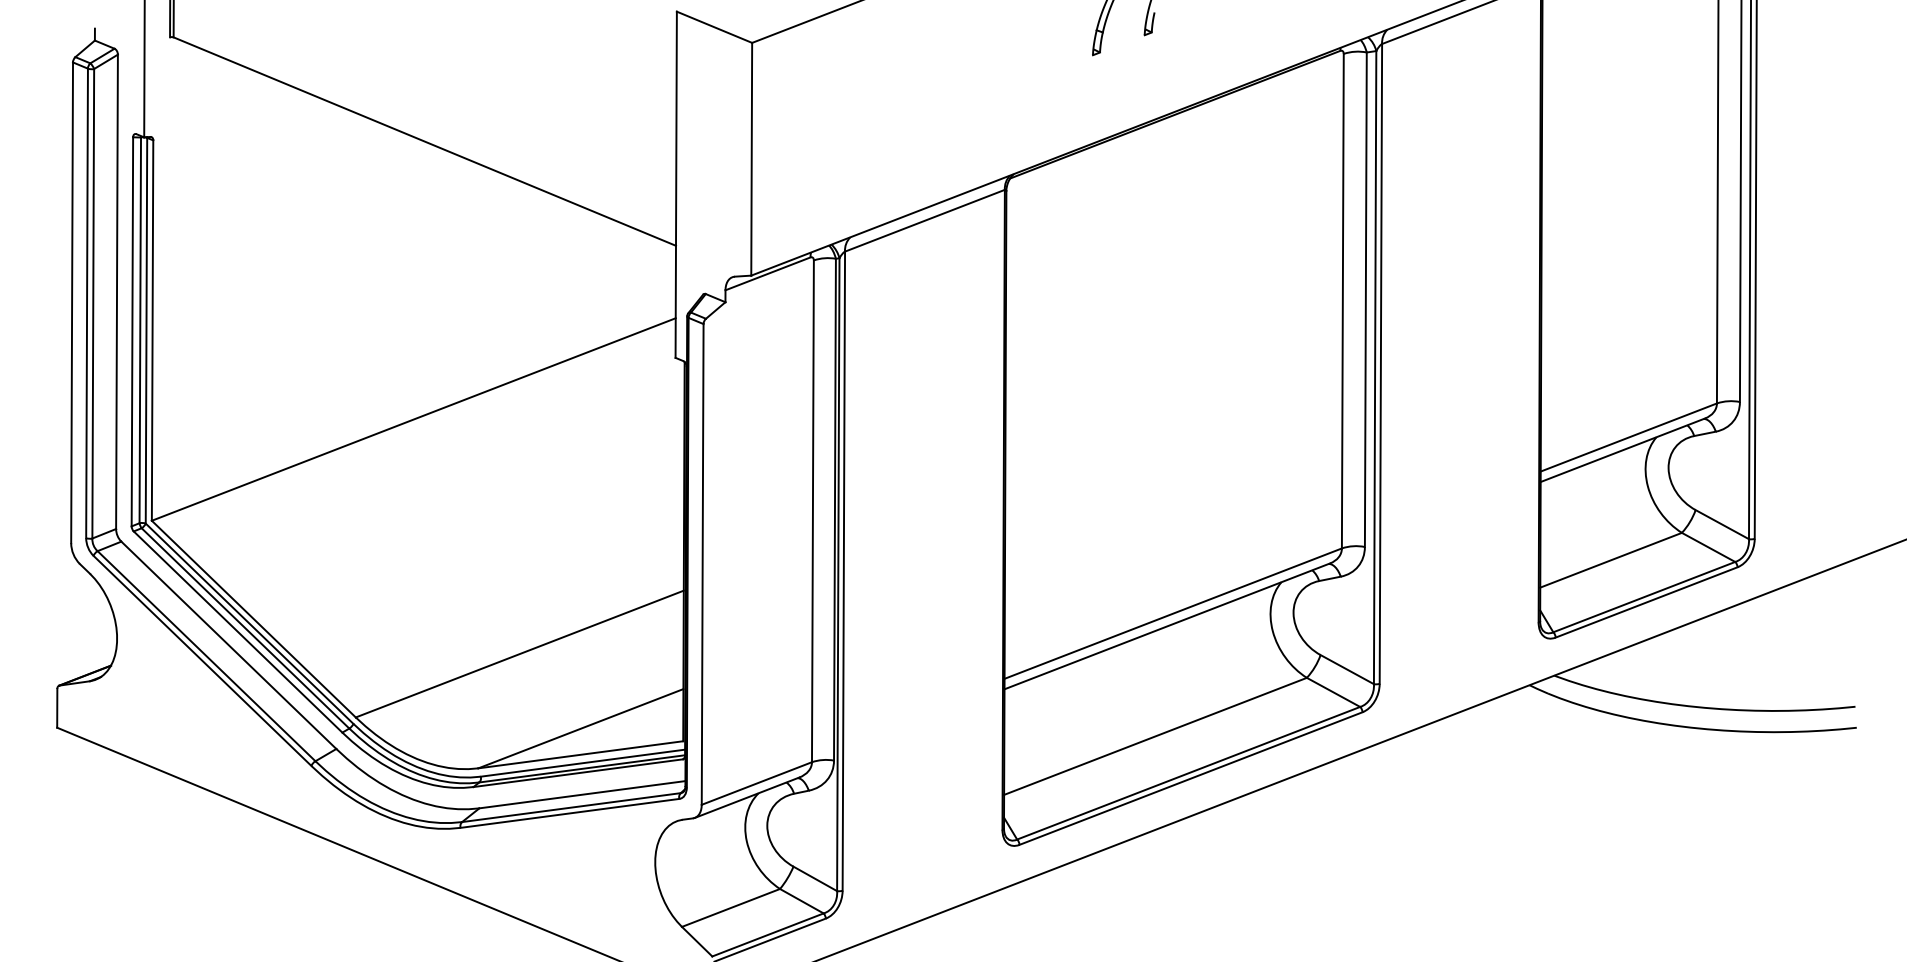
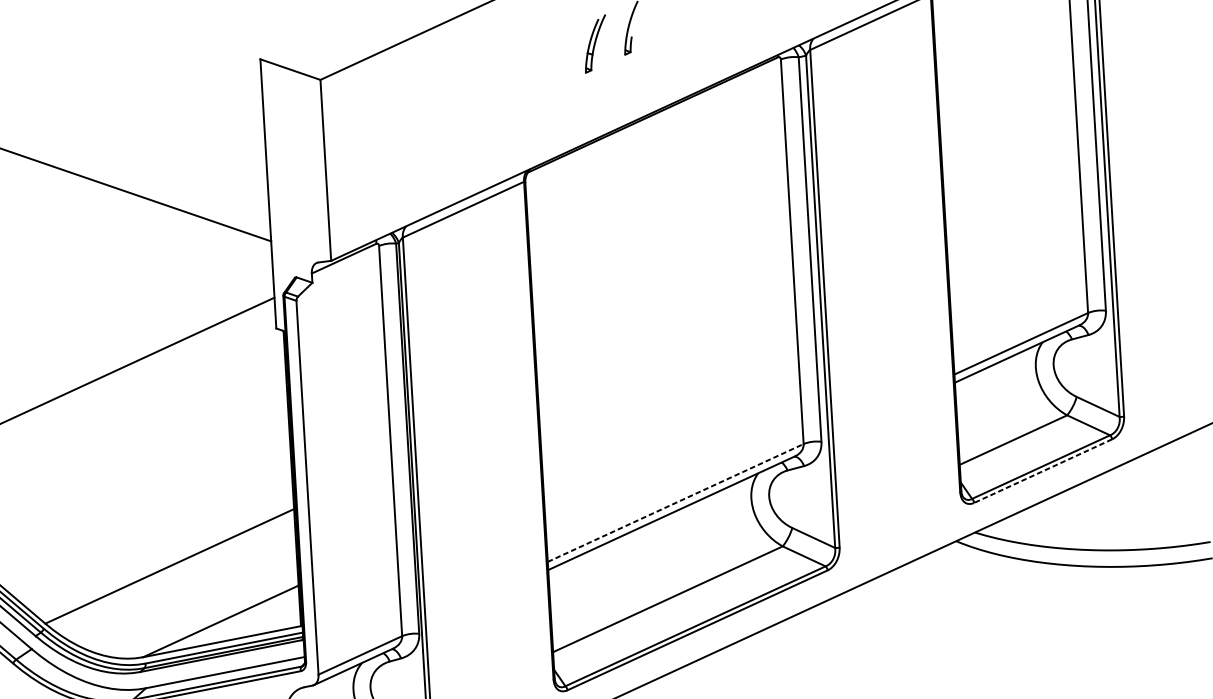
line: (1646, 602) -> (1043, 471), solid -> dashed
line: (1173, 613) -> (675, 502), solid -> dashed

